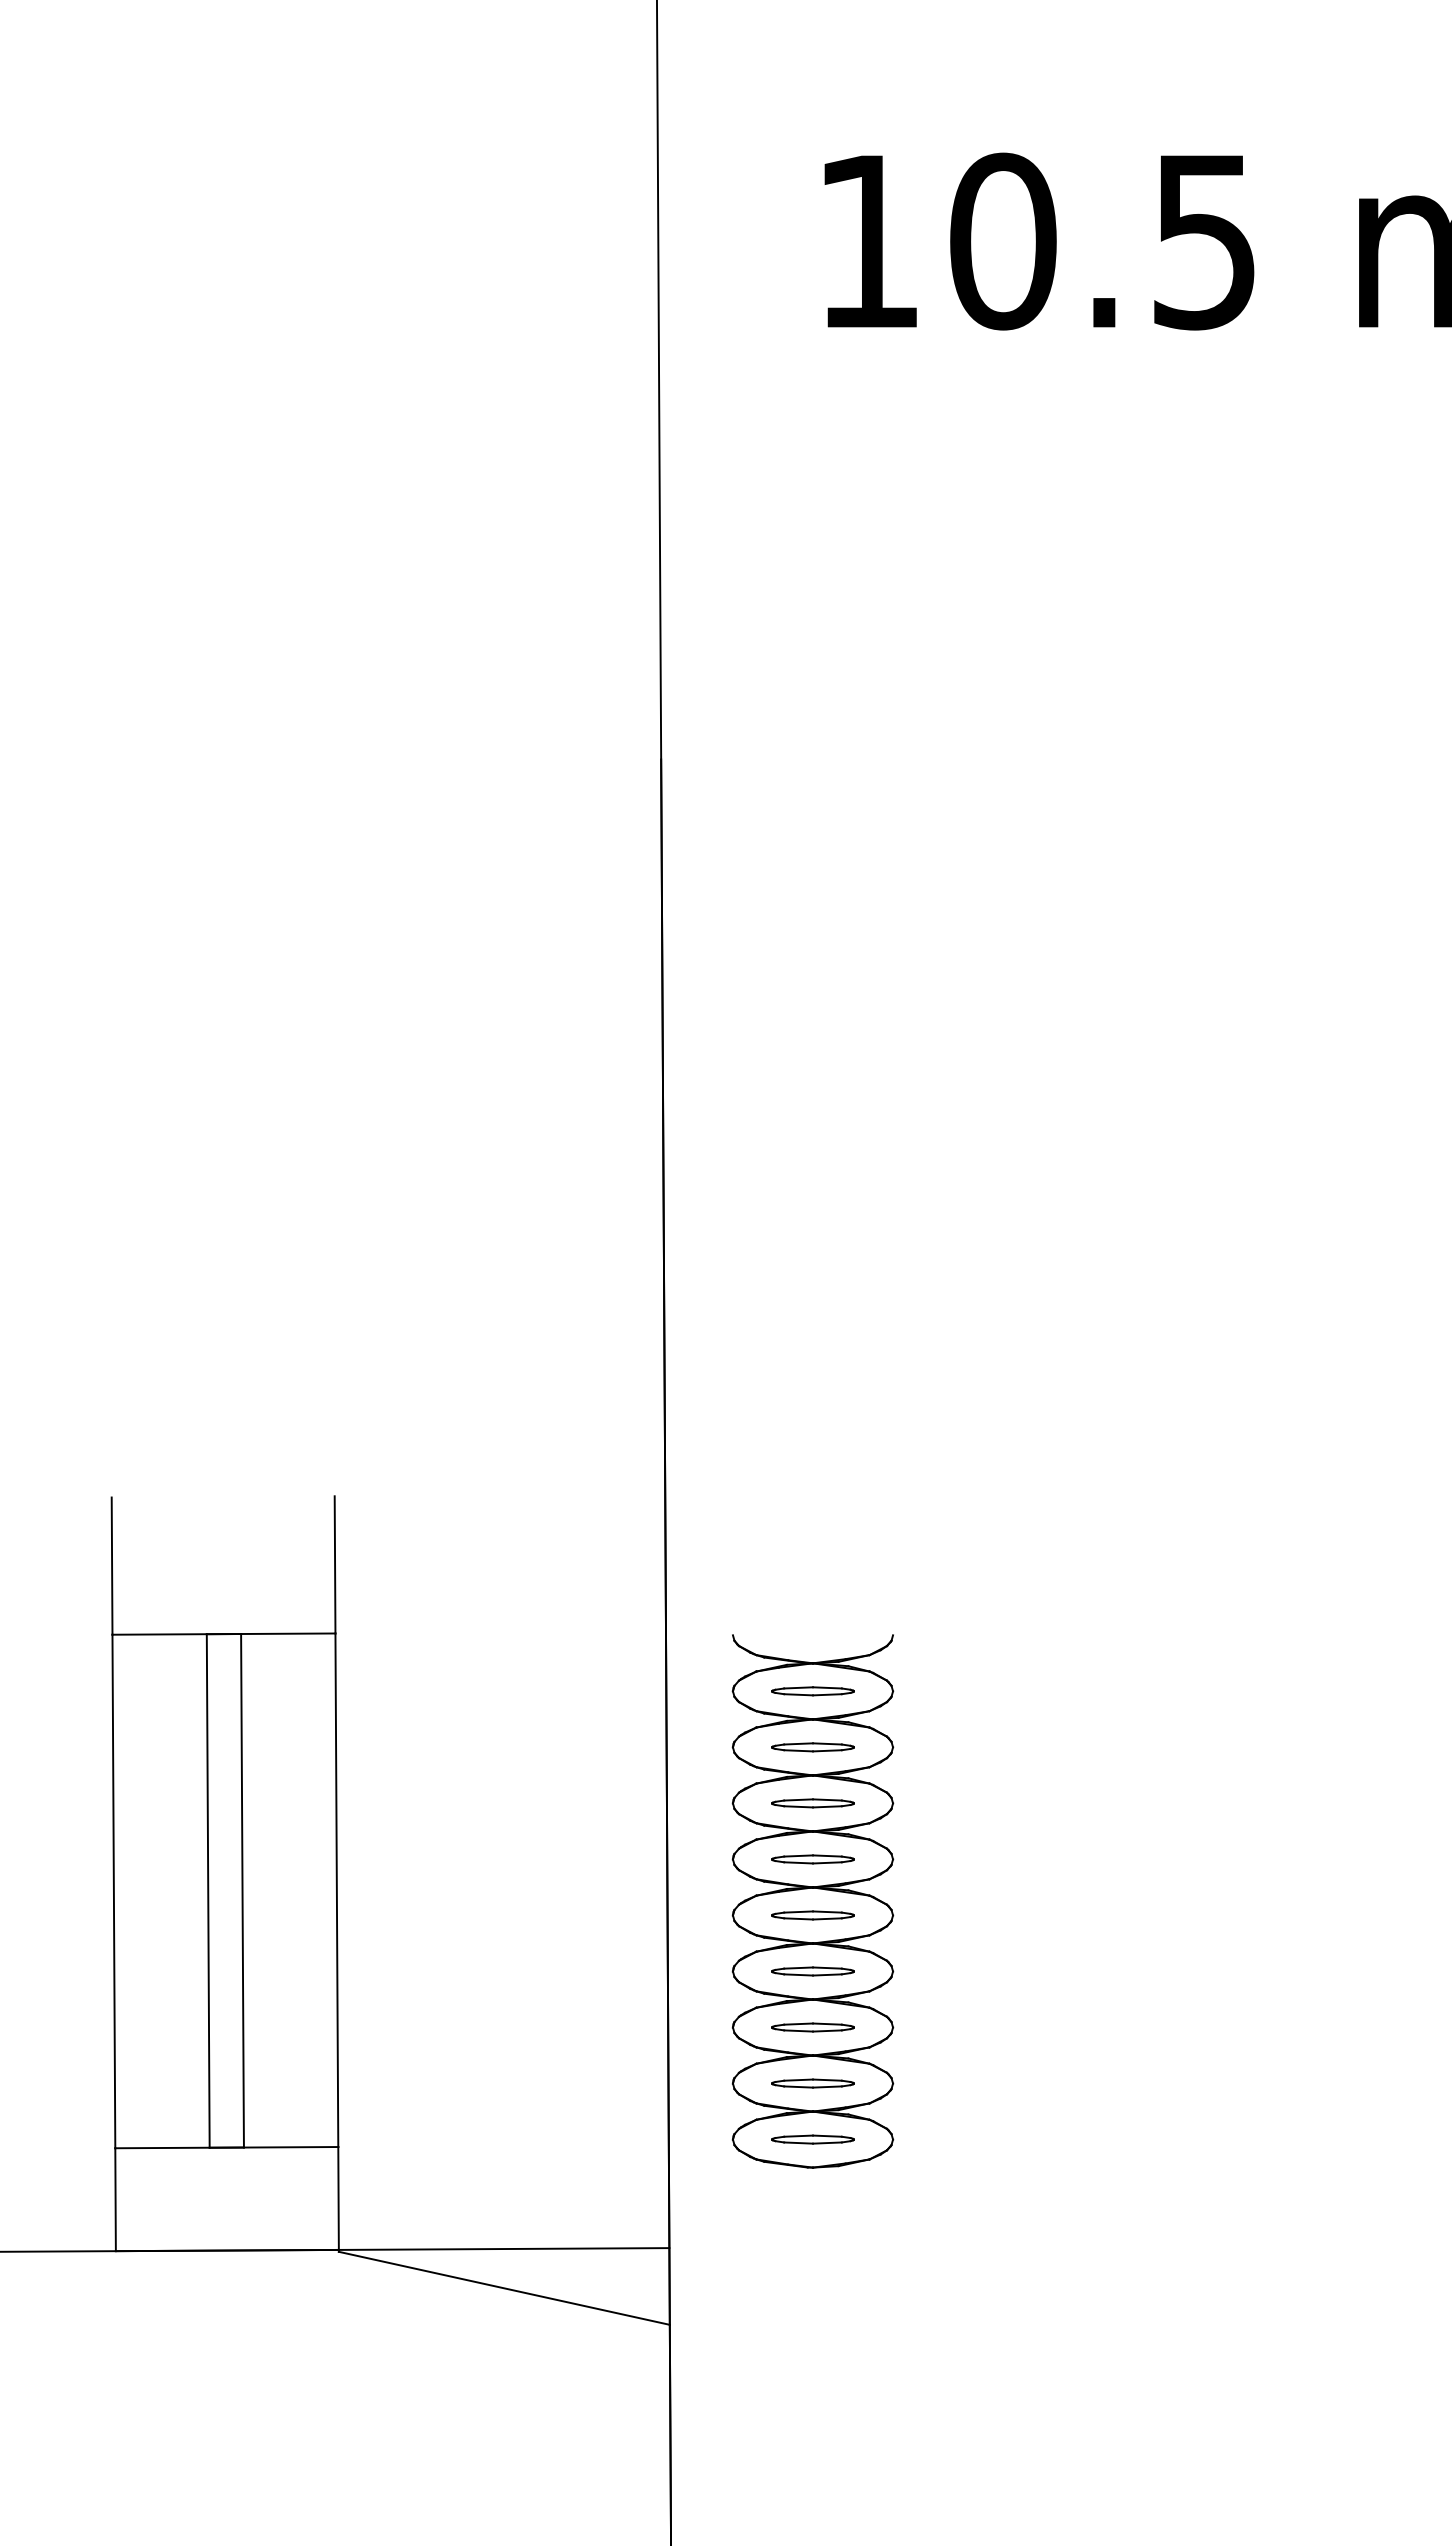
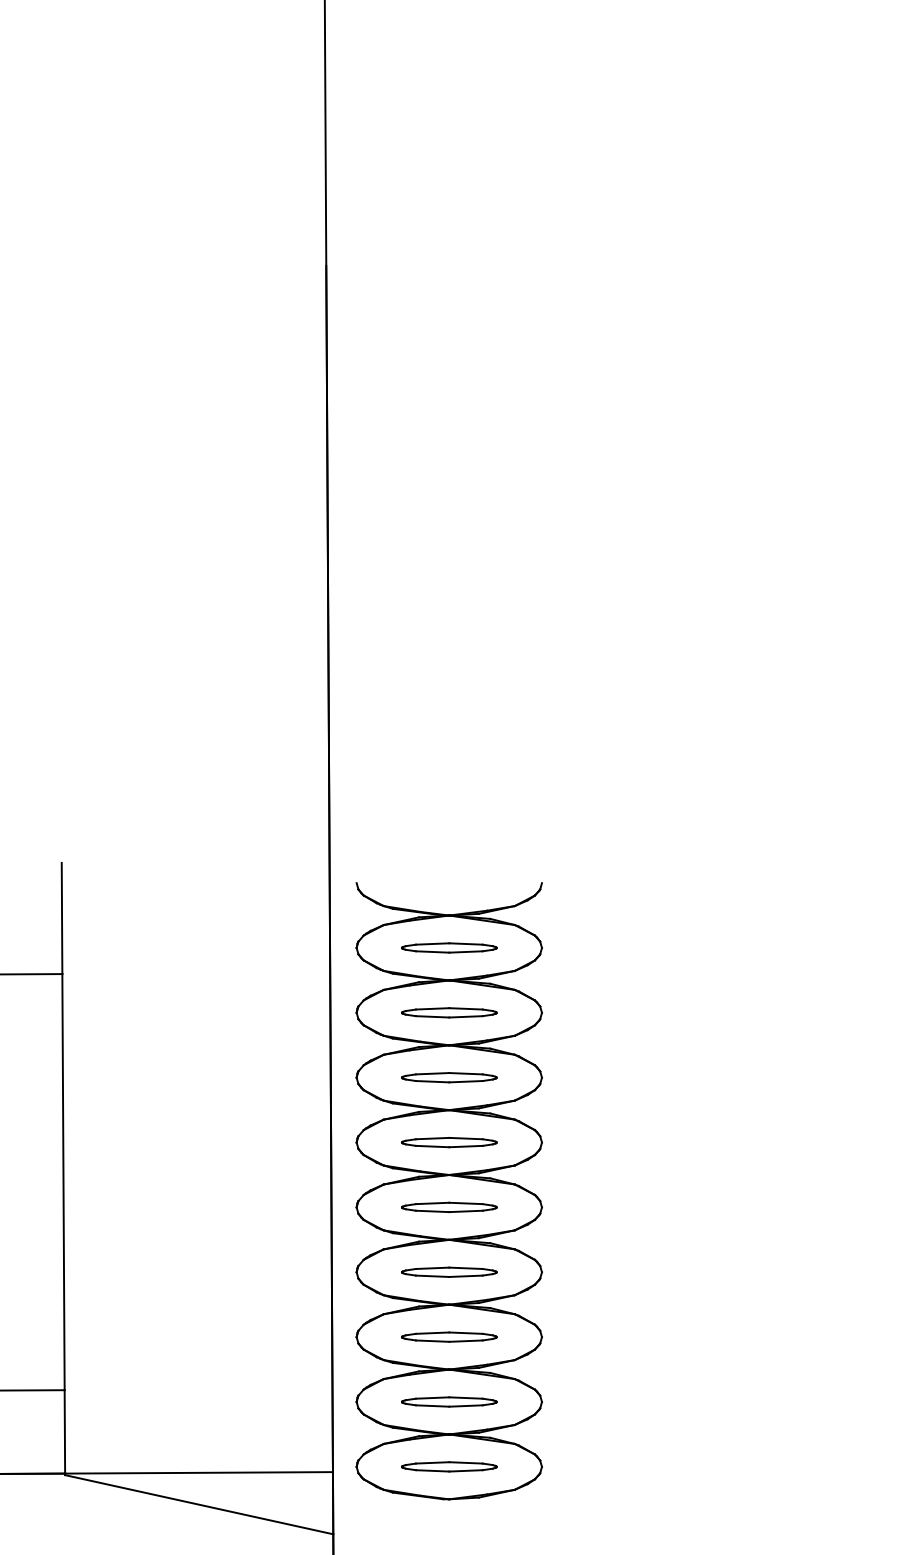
part: (812, 1901) -> (448, 1191), size x1.43

